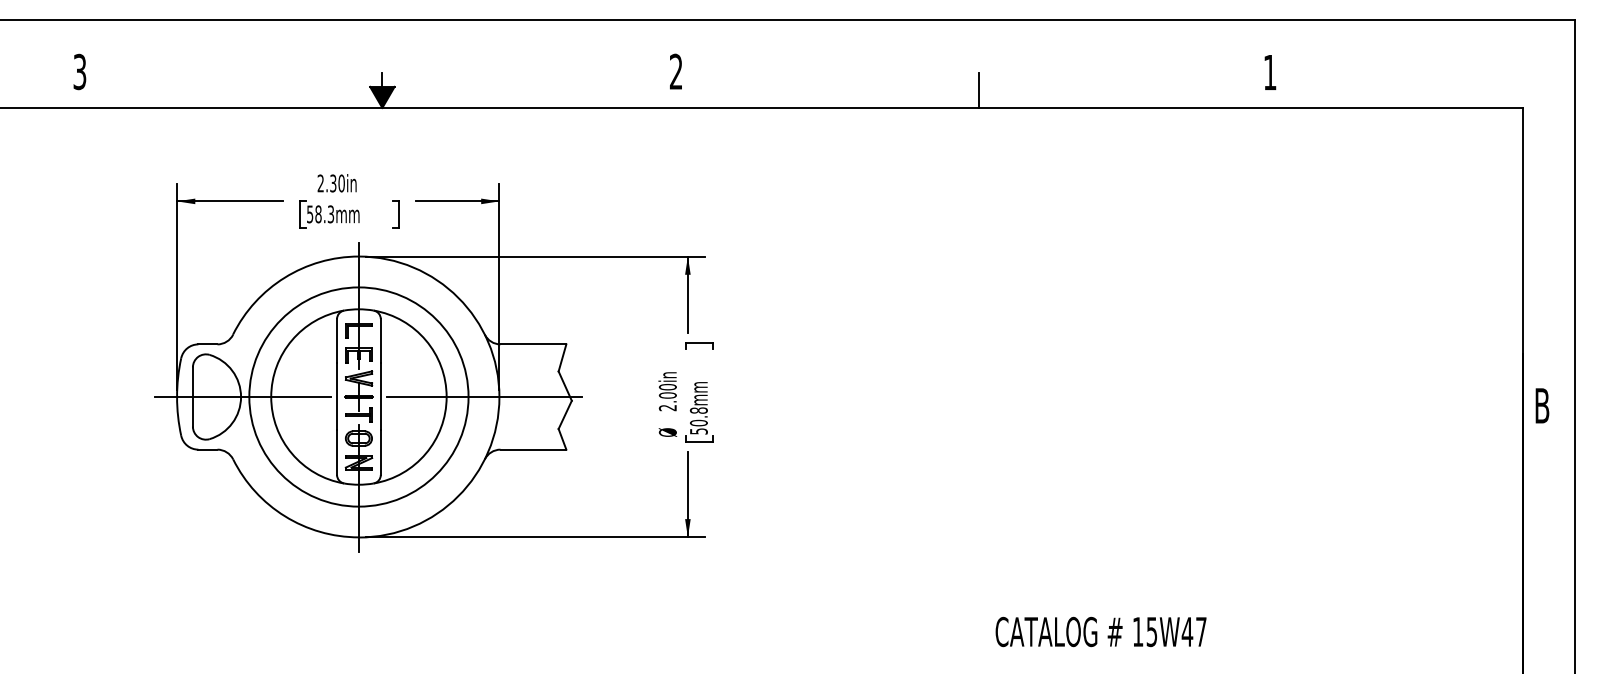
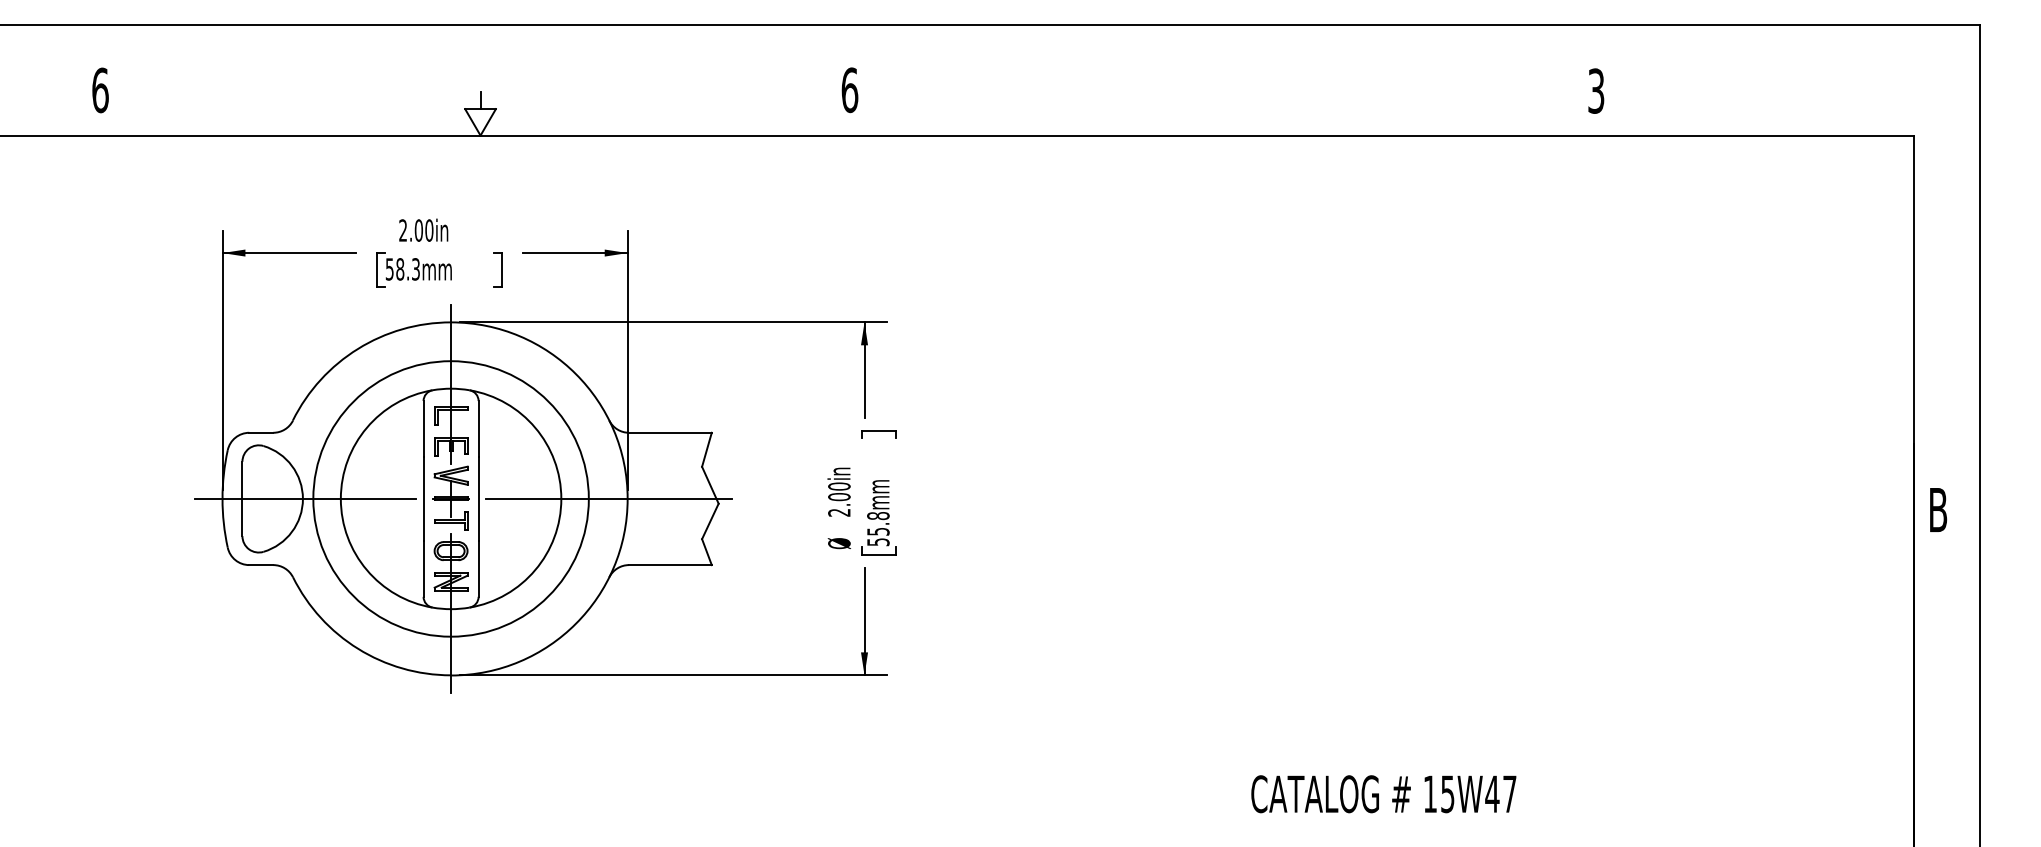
text: (79, 71) -> (99, 89), 3 -> 6
text: (675, 71) -> (848, 89), 2 -> 6
text: (1269, 72) -> (1595, 91), 1 -> 3
line: (978, 89) -> (1229, 112), removed
fill: (382, 96) -> (480, 121), removed
text: (333, 183) -> (419, 230), 2.30in -> 2.00in
text: (698, 422) -> (877, 530), 50.8mm -> 55.8mm

